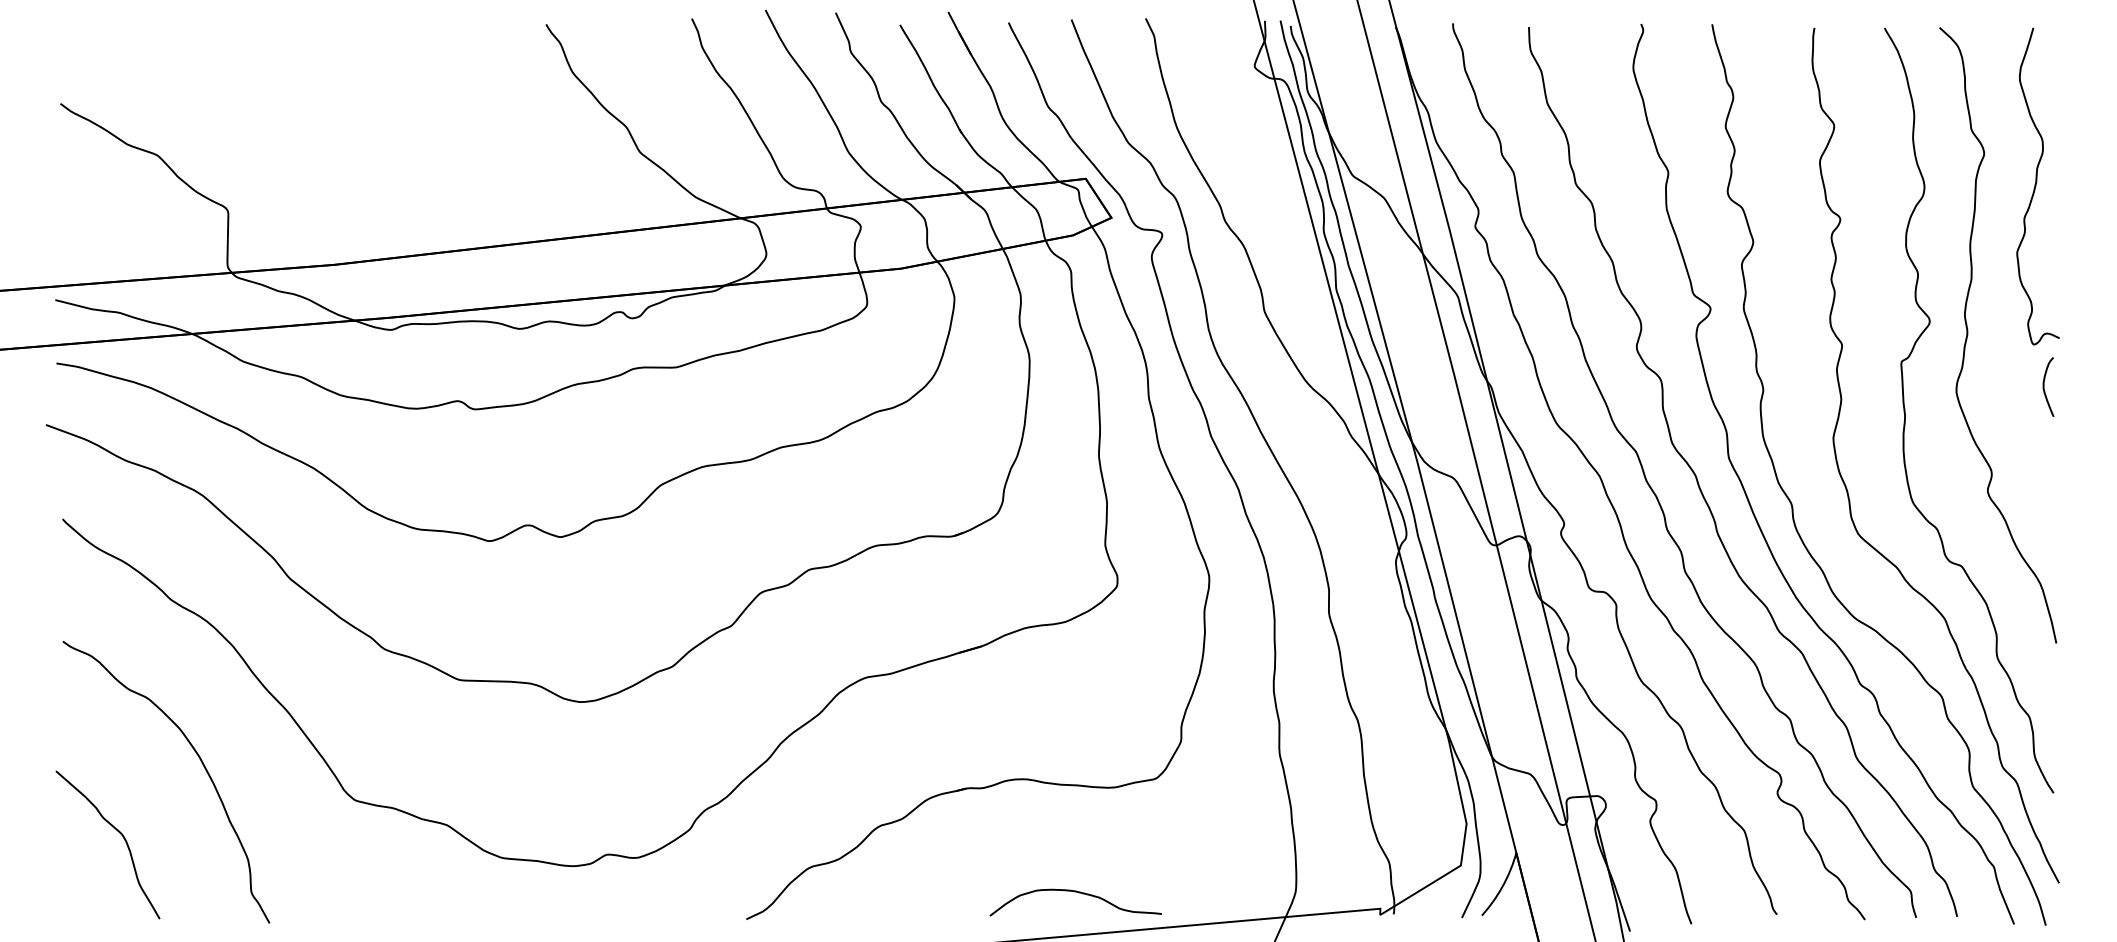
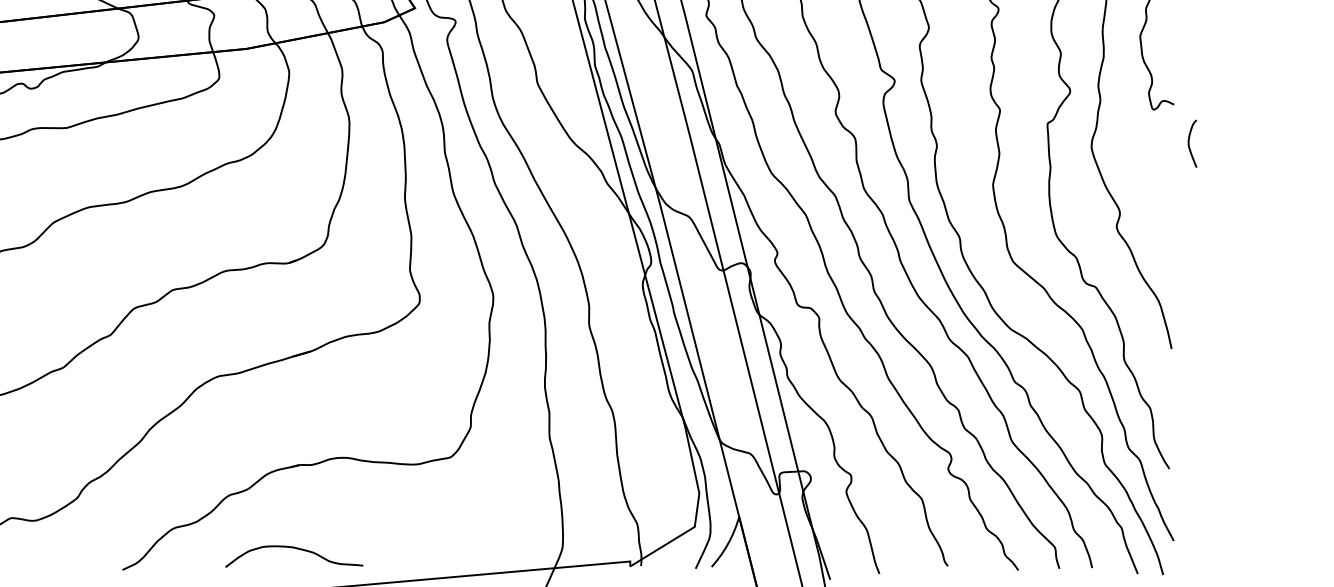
curve: (2044, 386) -> (1189, 143), moved
curve: (1078, 893) -> (296, 549), moved

